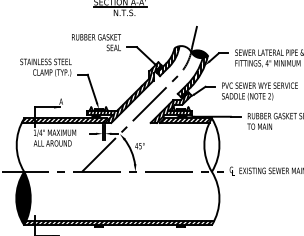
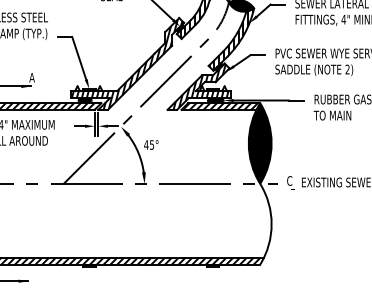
fill: (211, 144) -> (259, 142), added

